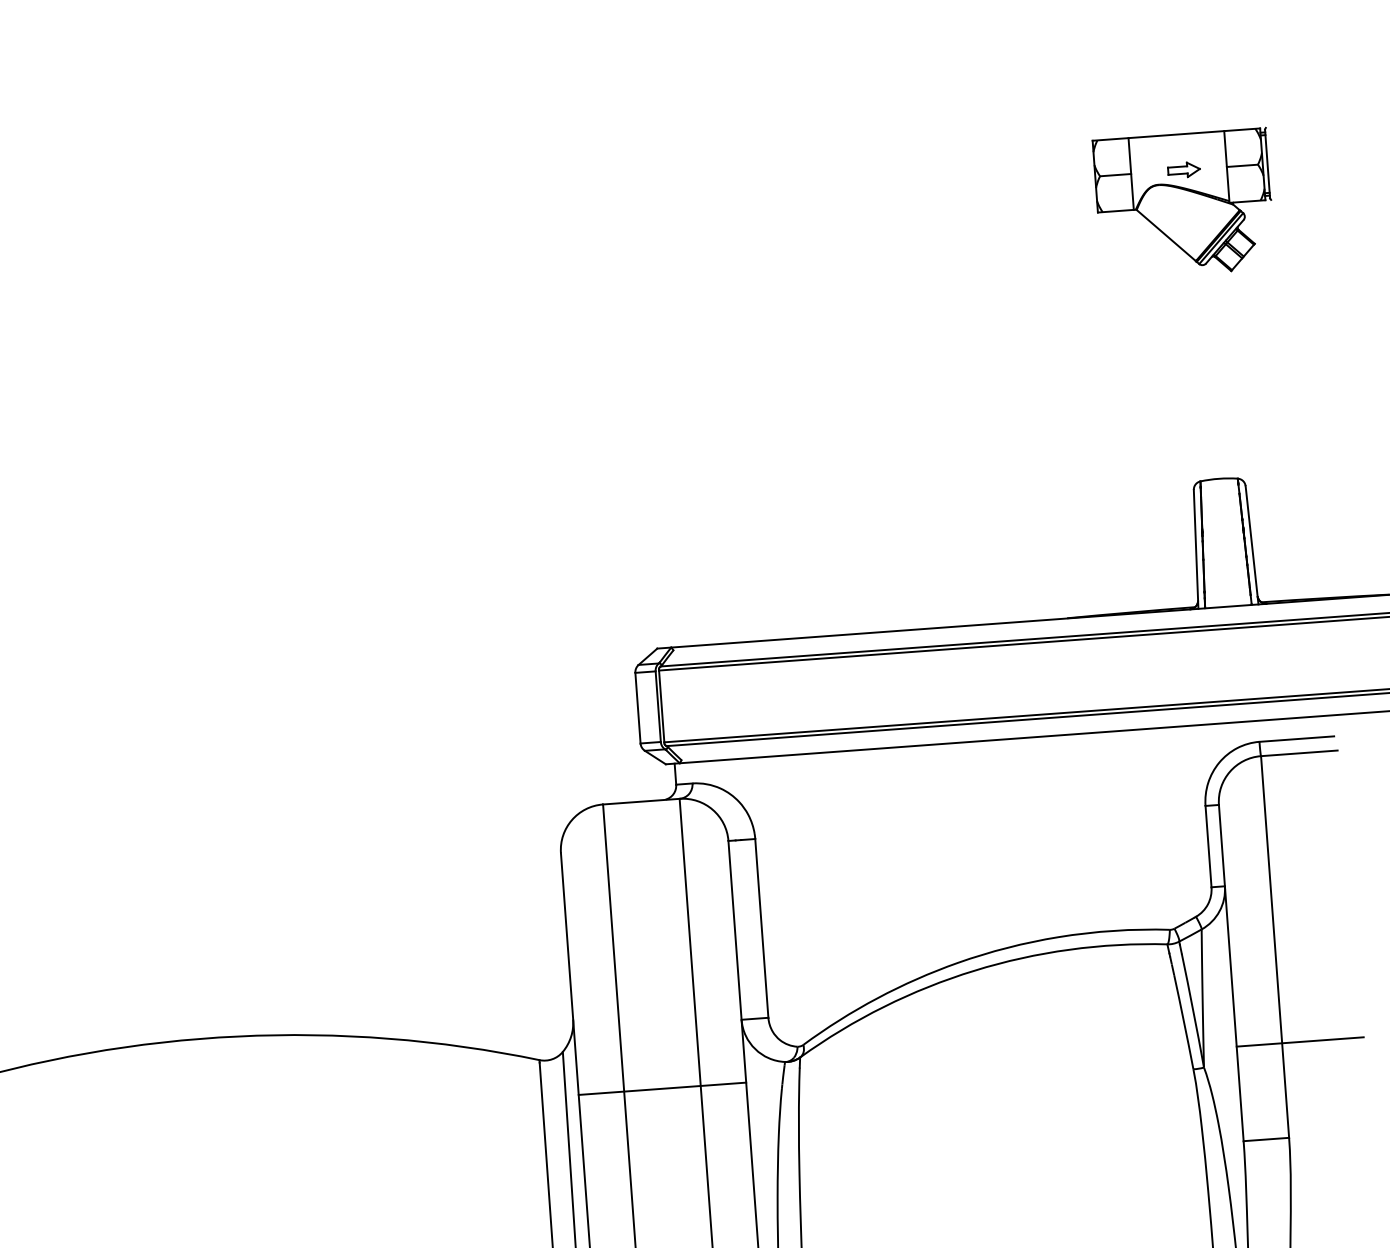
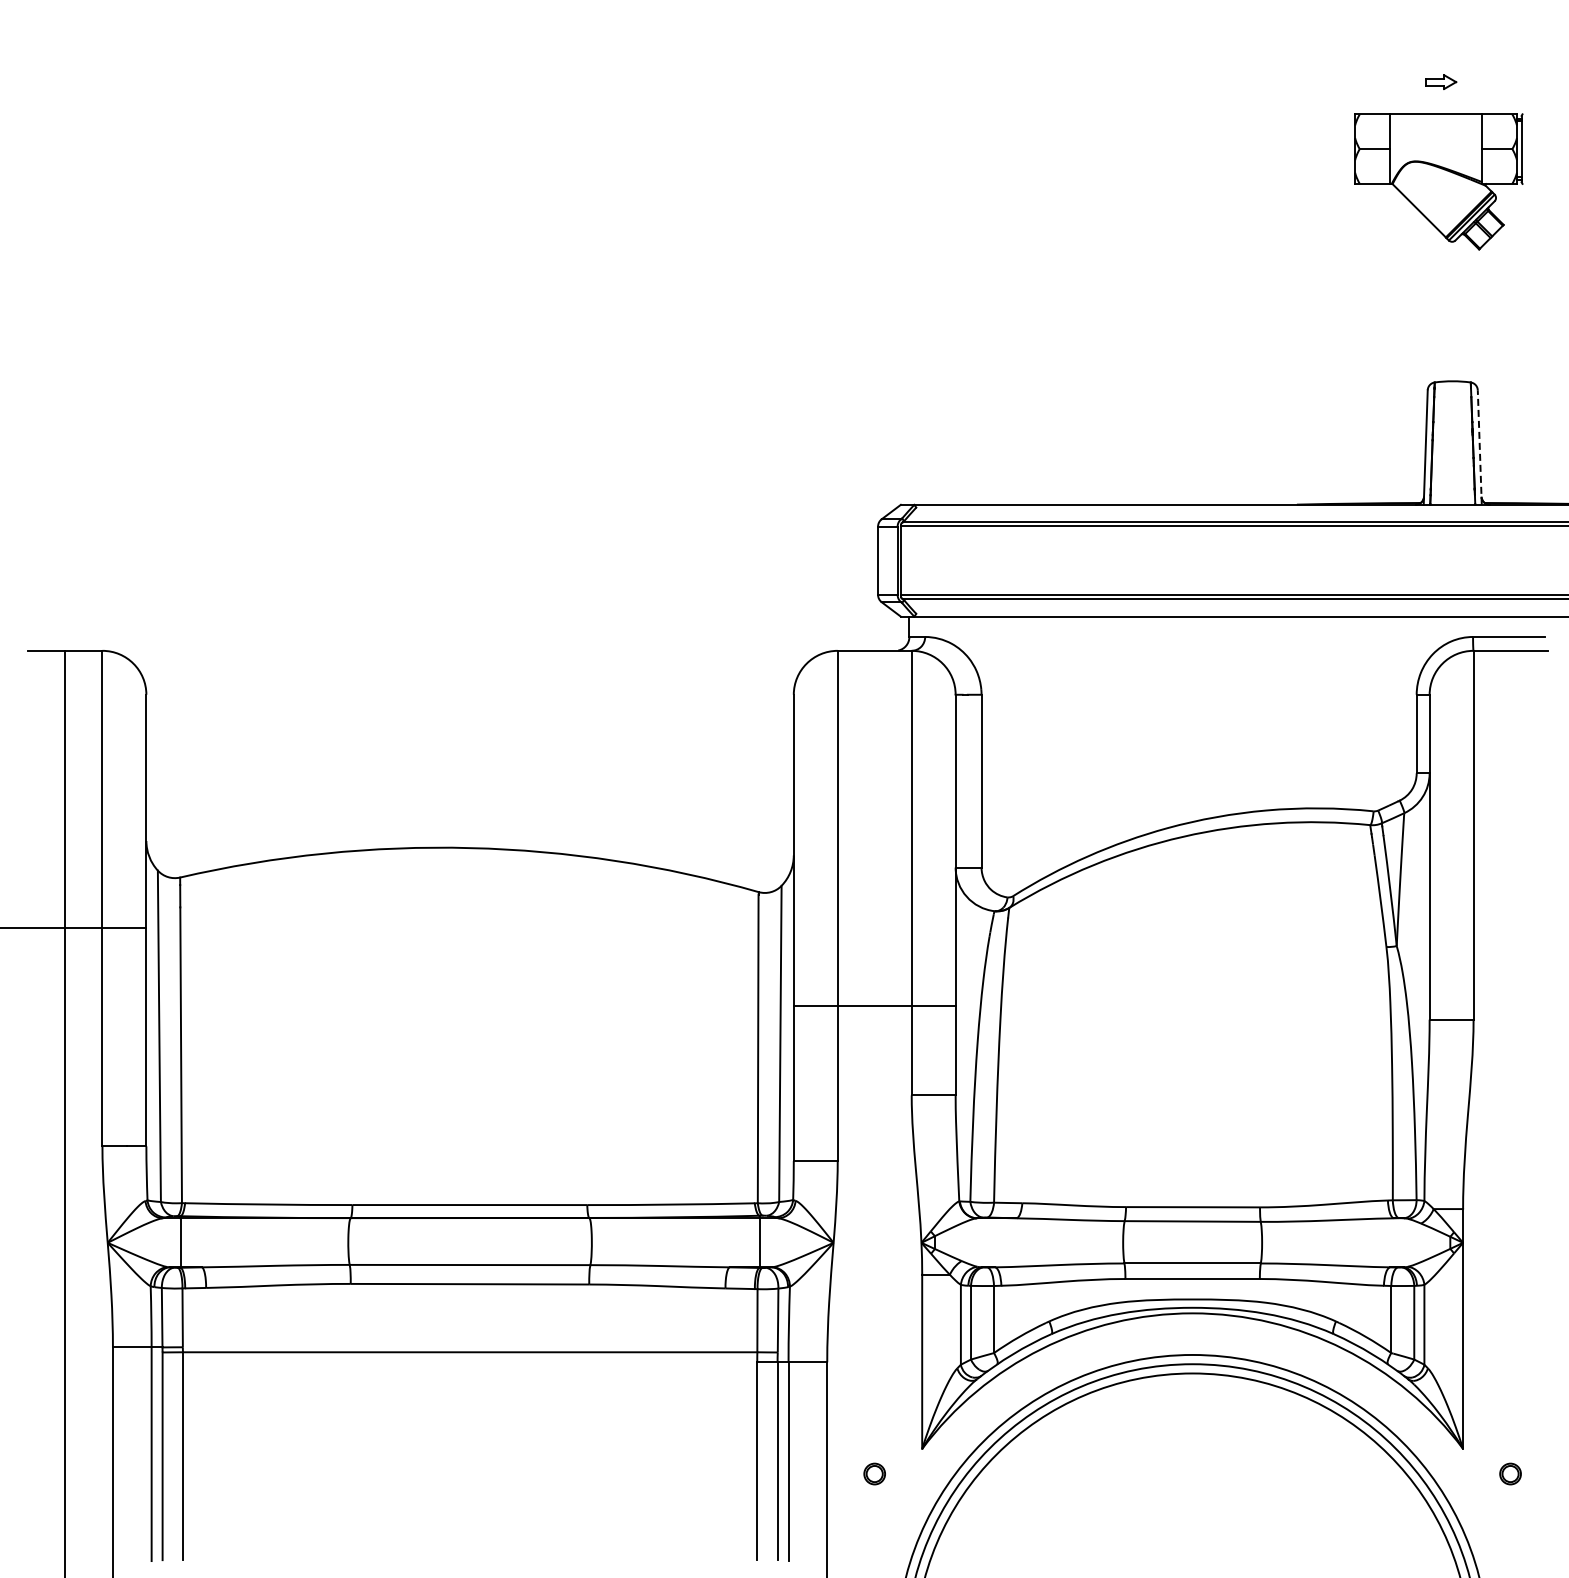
part: (1184, 203) -> (1438, 181), moved
line: (1251, 545) -> (1479, 447), solid -> dashed
line: (1299, 1042) -> (1490, 928), removed
line: (662, 1089) -> (874, 1006), moved

